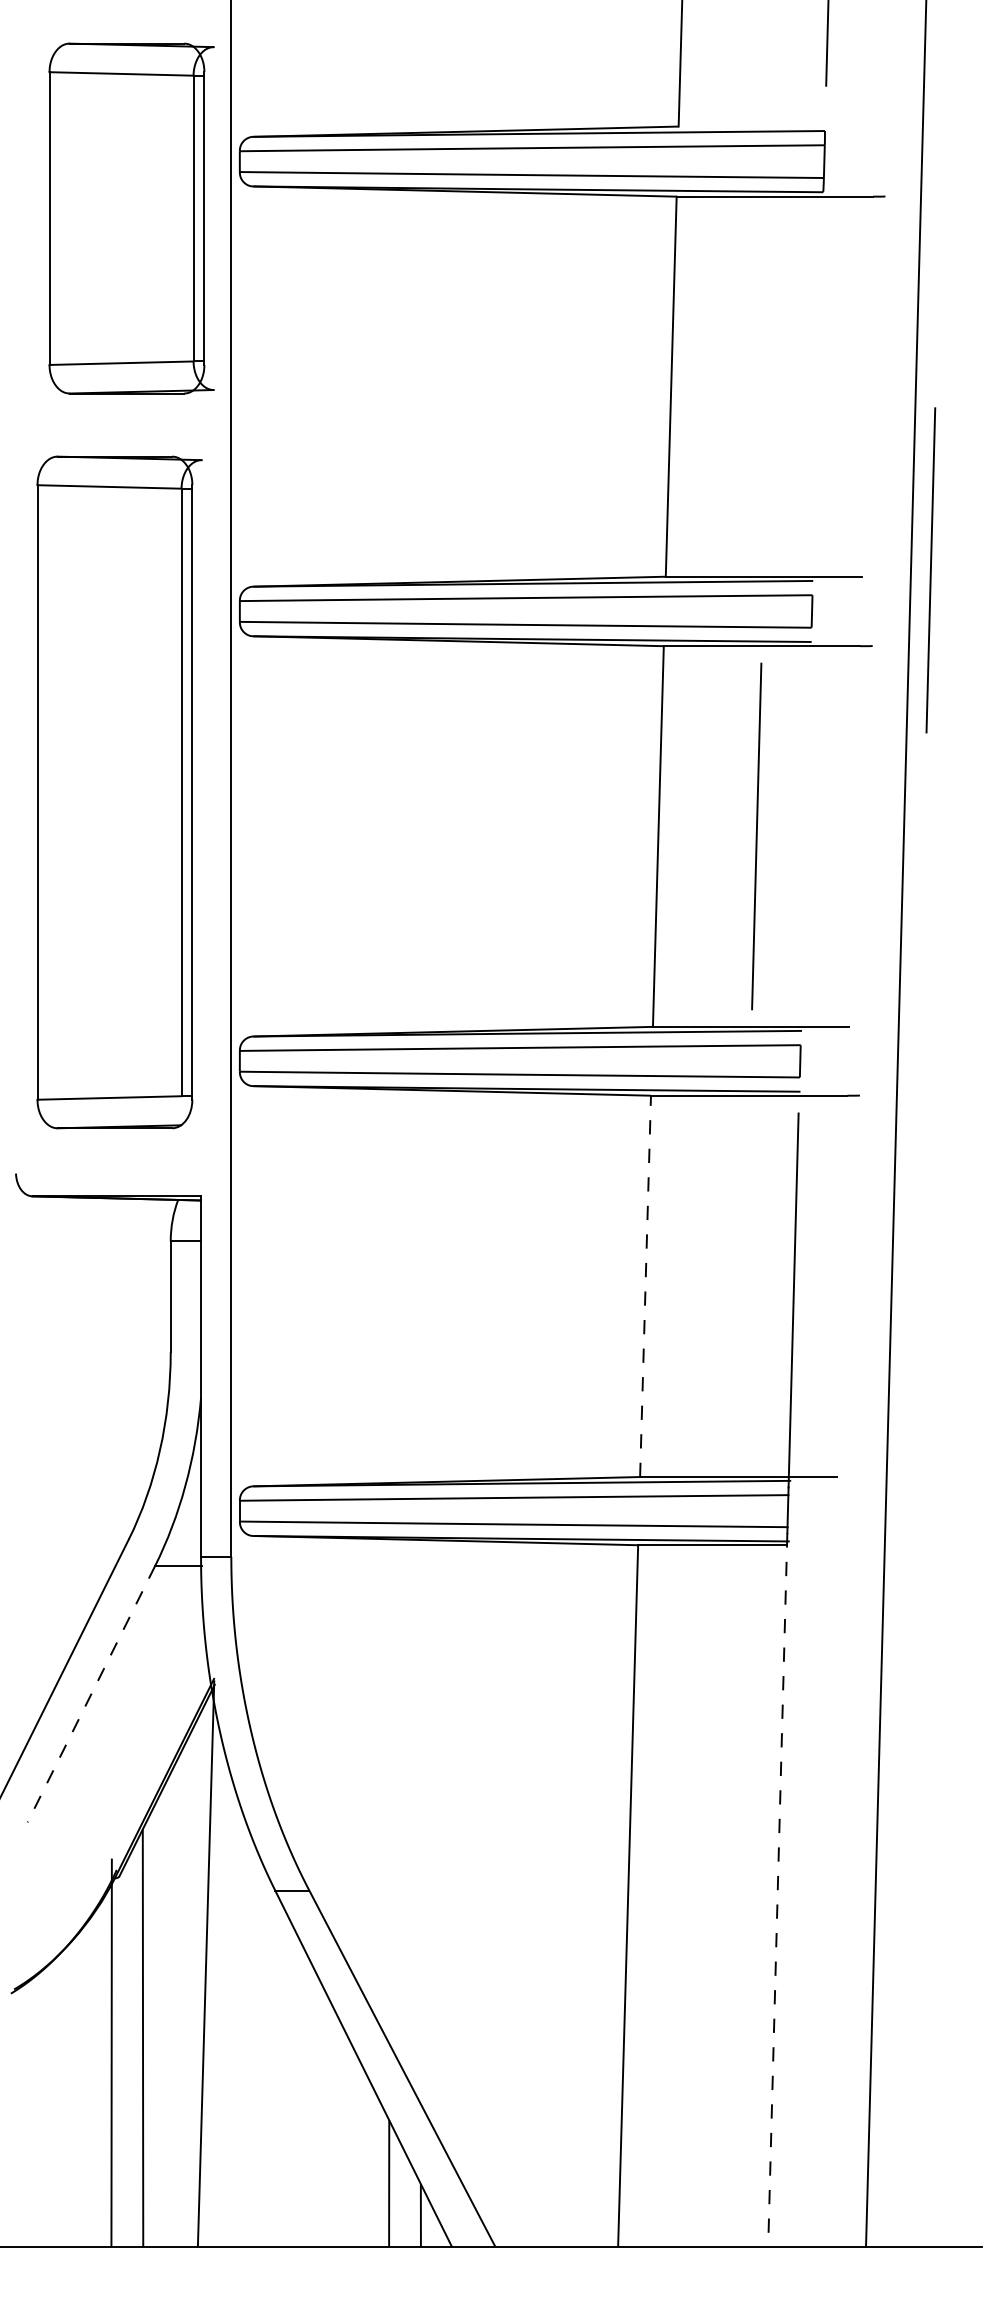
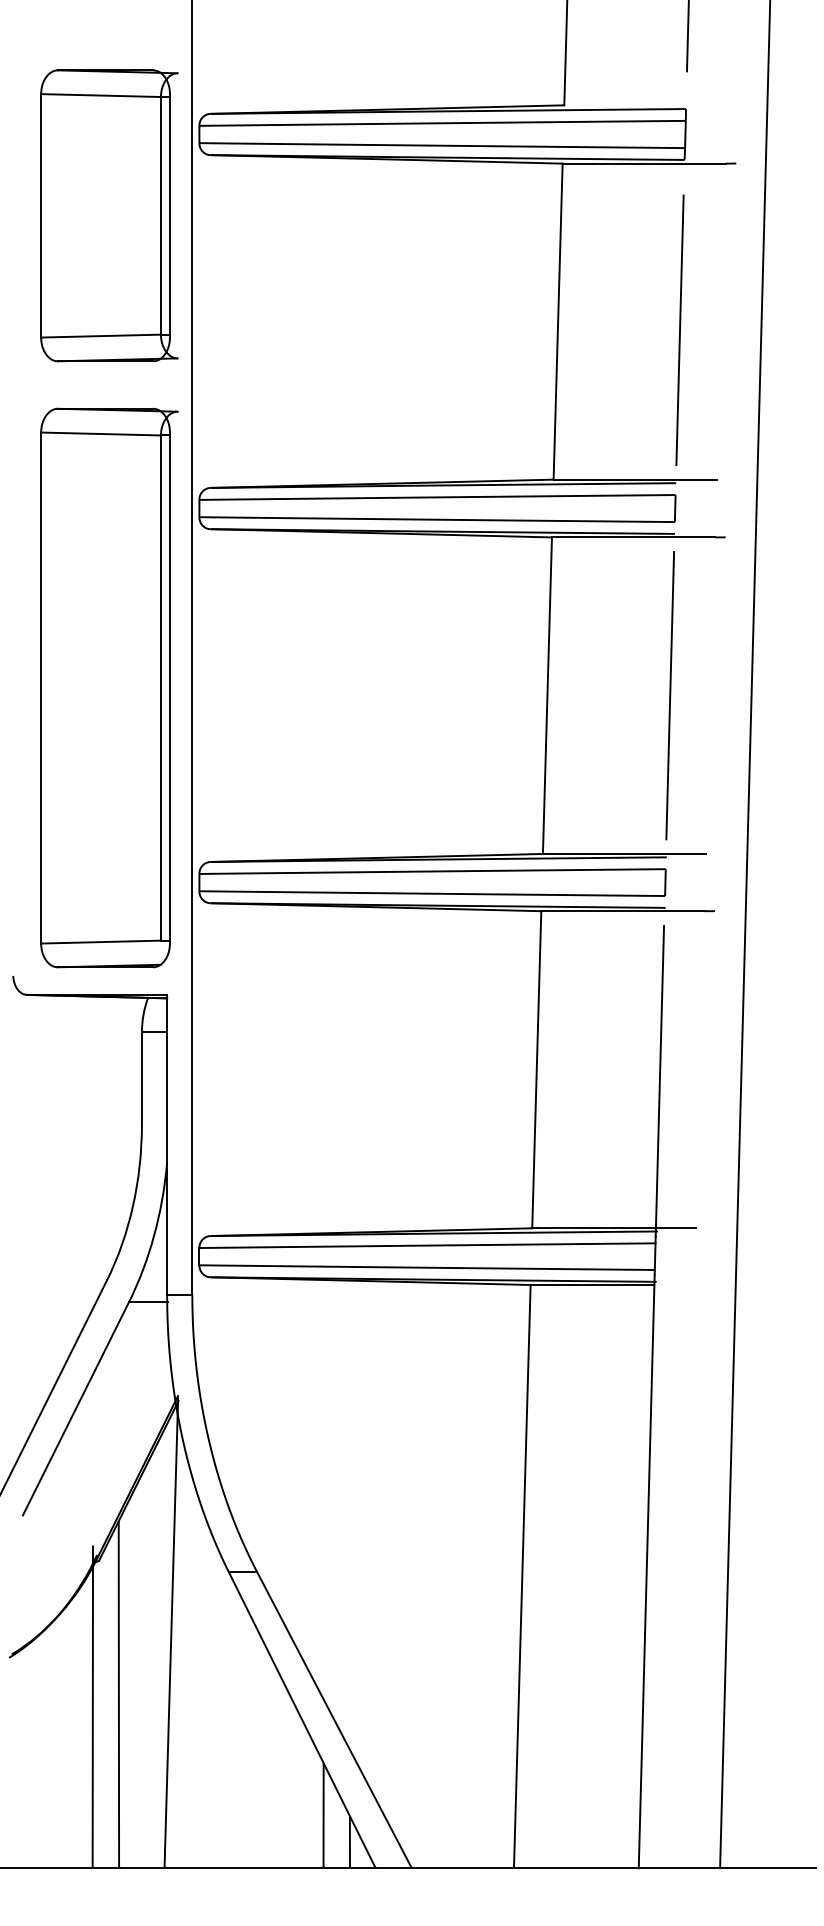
part: (131, 218) -> (109, 215), moved
line: (930, 569) -> (679, 329), moved
part: (119, 791) -> (109, 687), moved
line: (755, 836) -> (669, 695), moved
line: (645, 1286) -> (536, 1069), dashed -> solid
line: (90, 1694) -> (75, 1409), dashed -> solid
line: (777, 1889) -> (646, 1571), dashed -> solid

